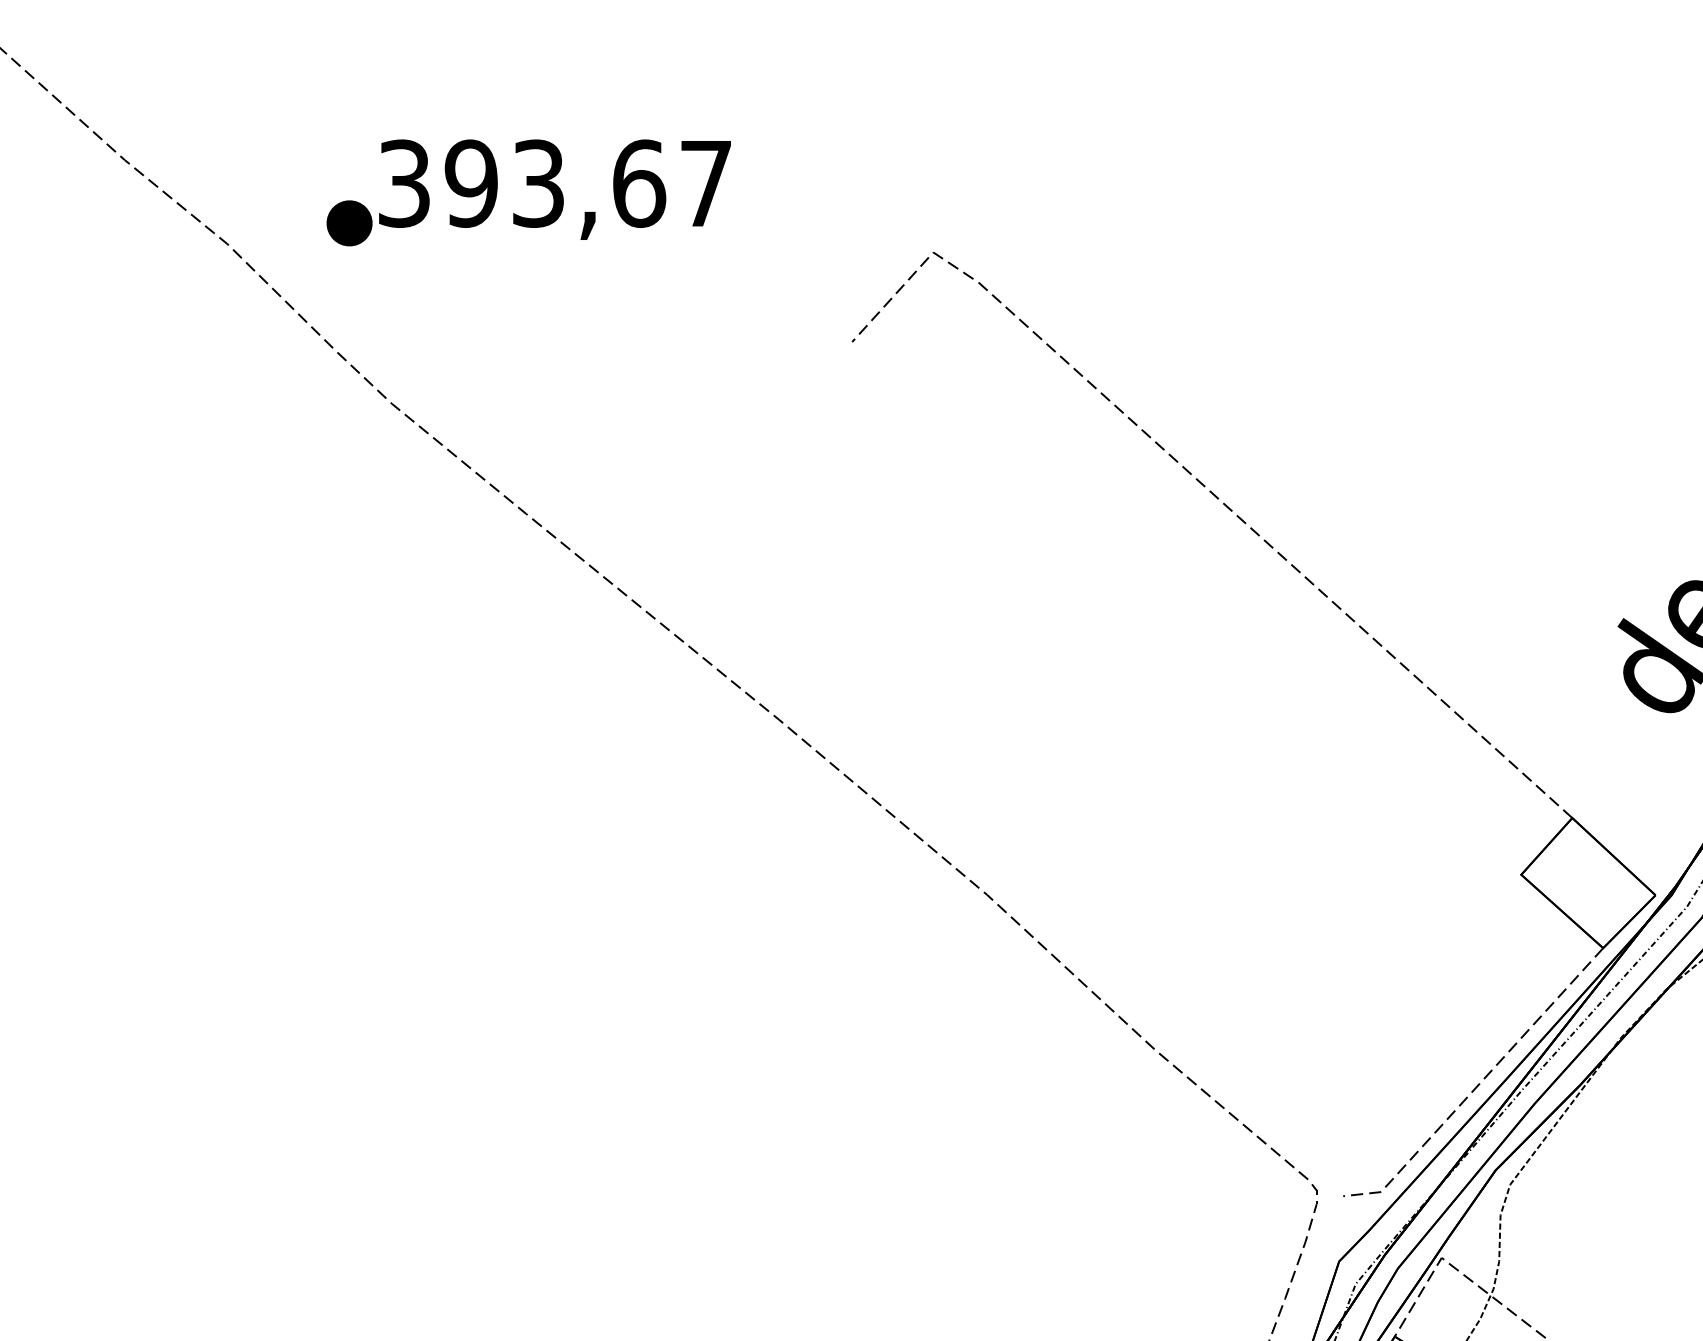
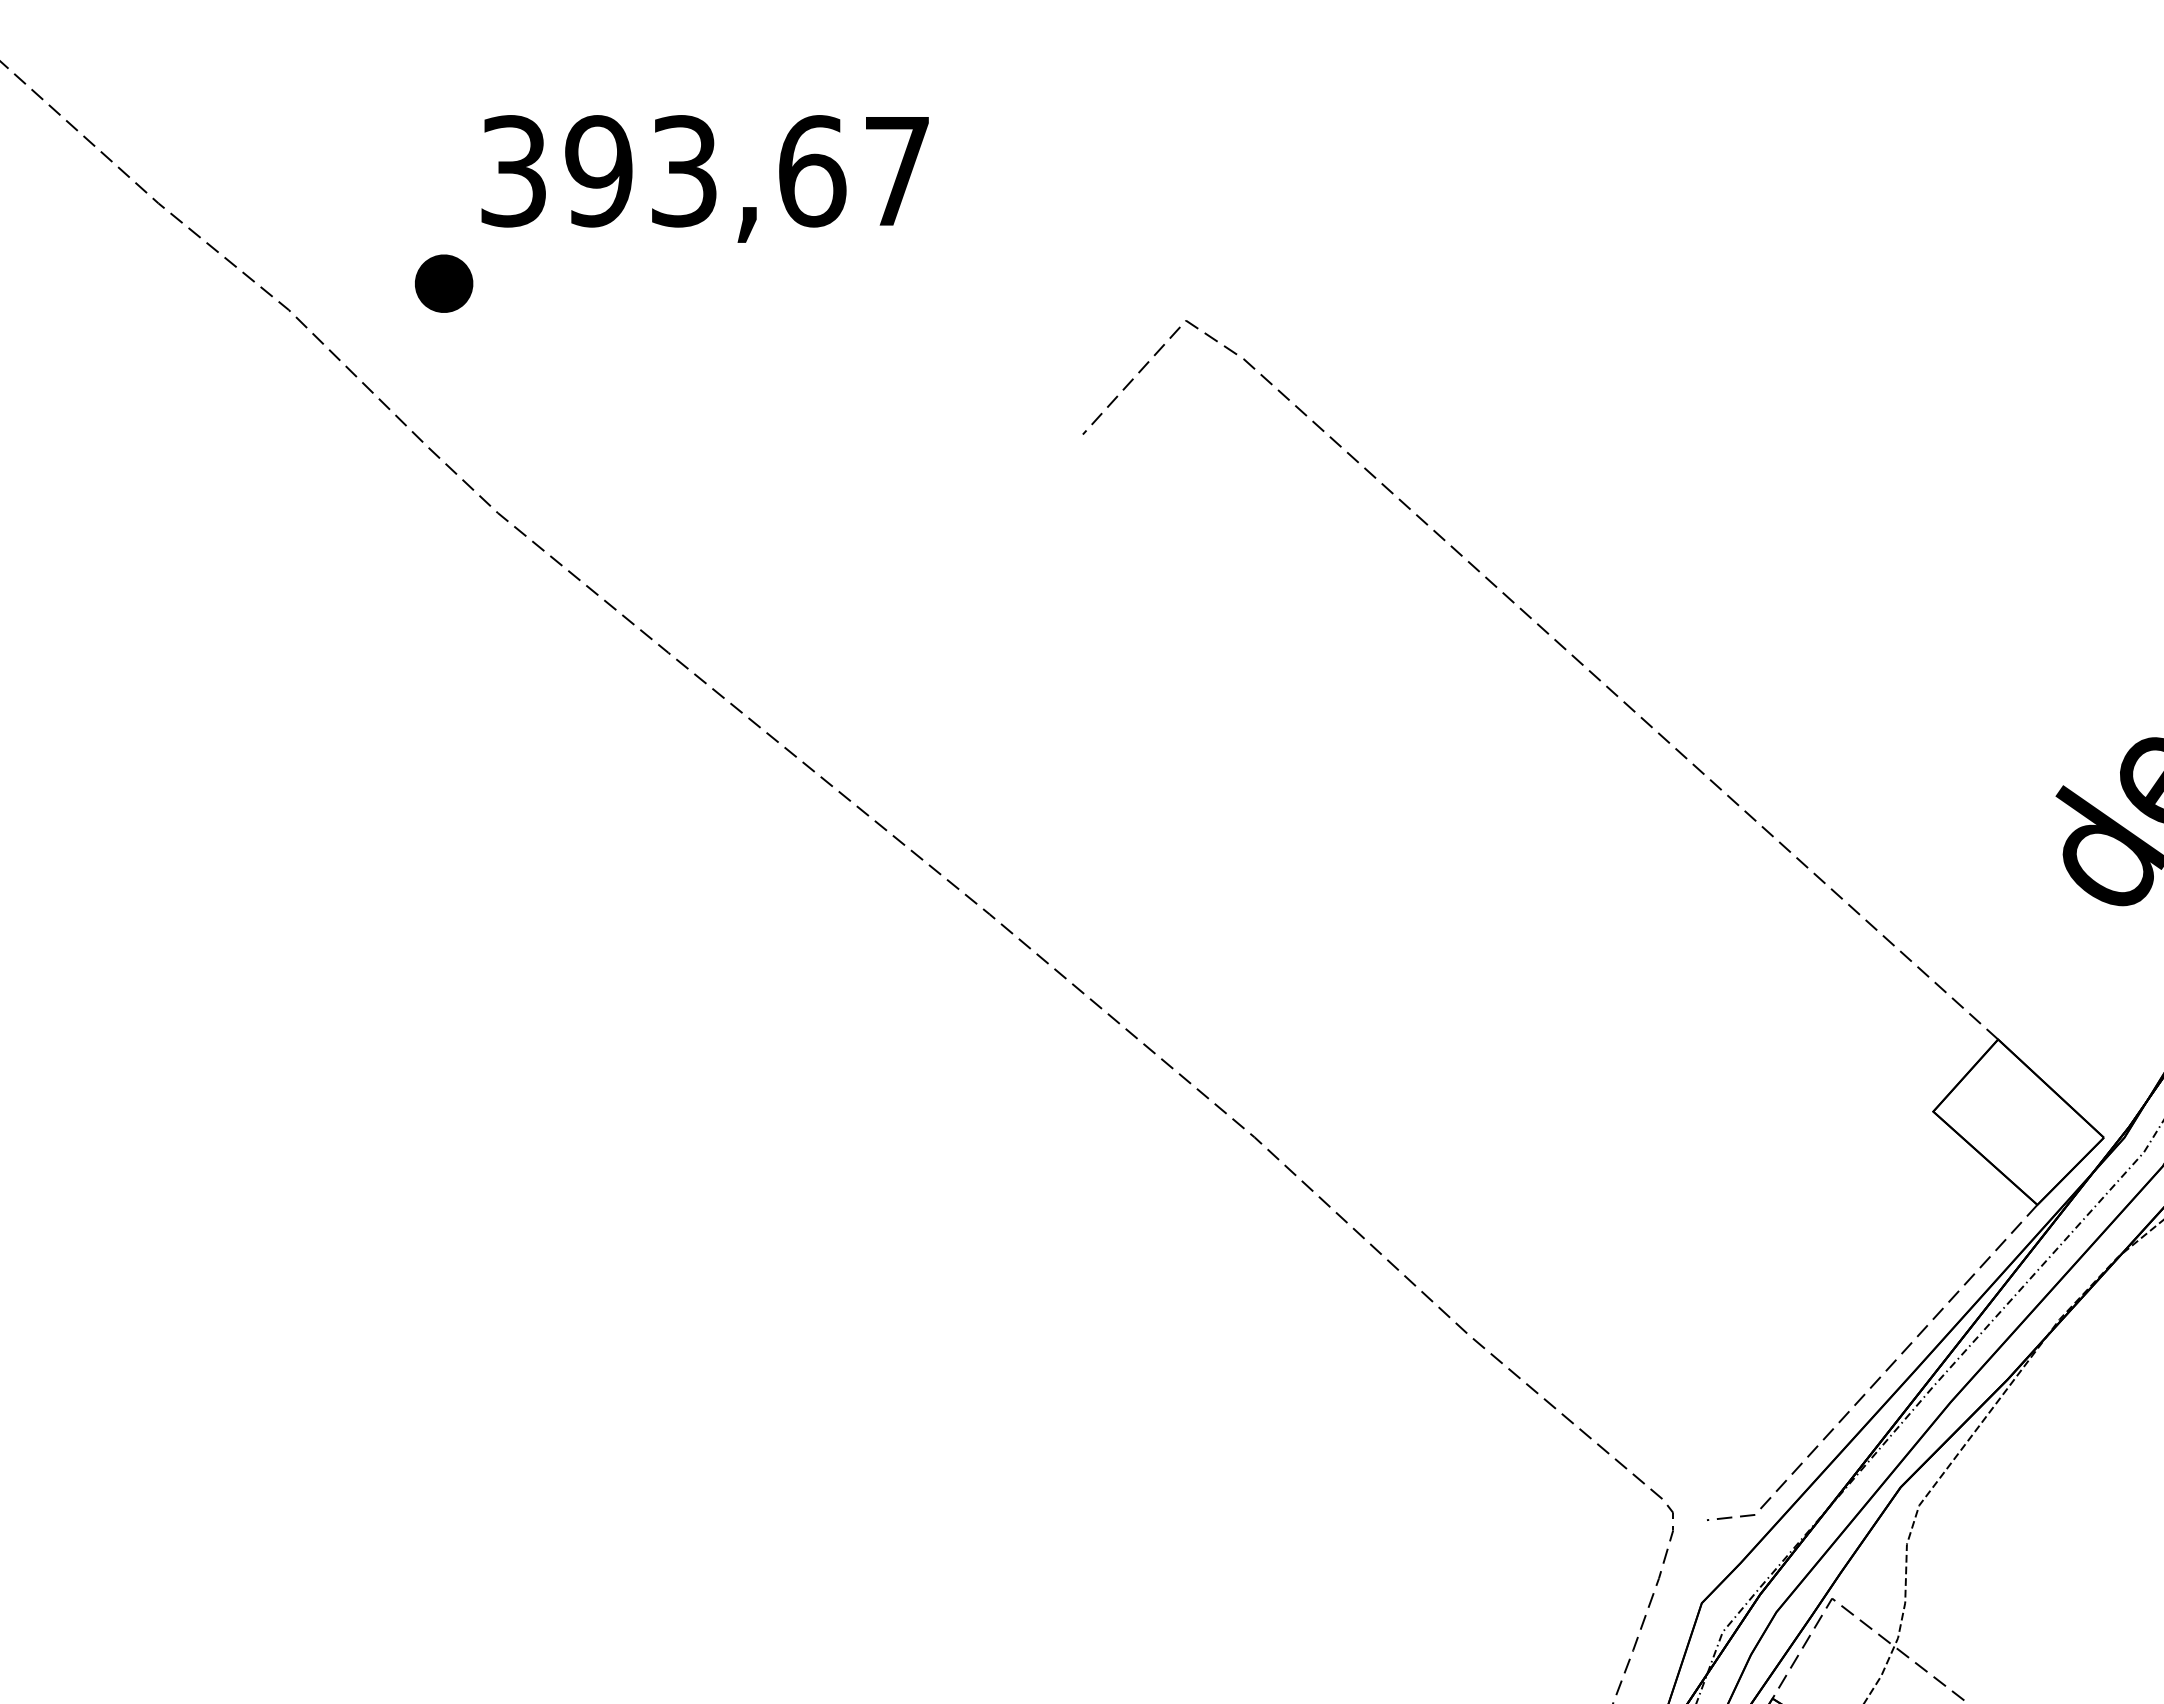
text: (554, 189) -> (704, 178), moved

